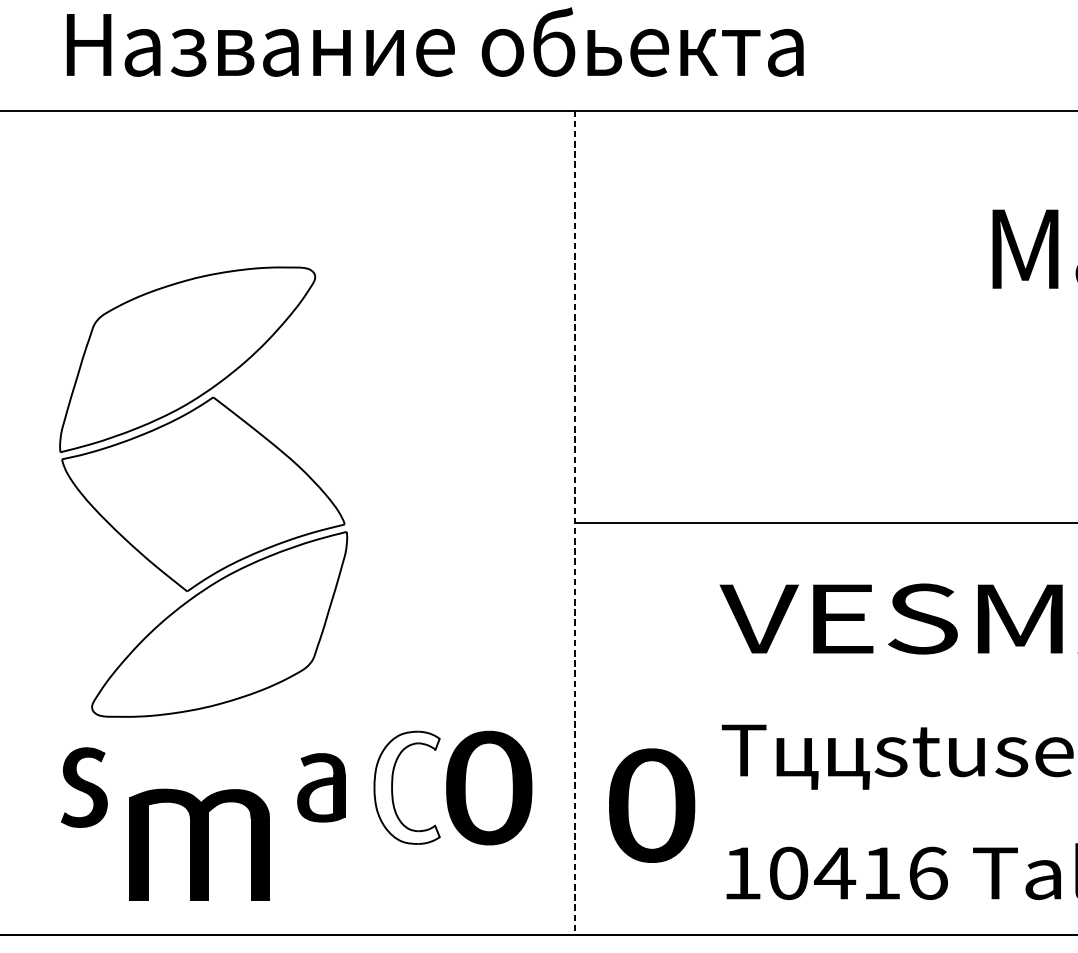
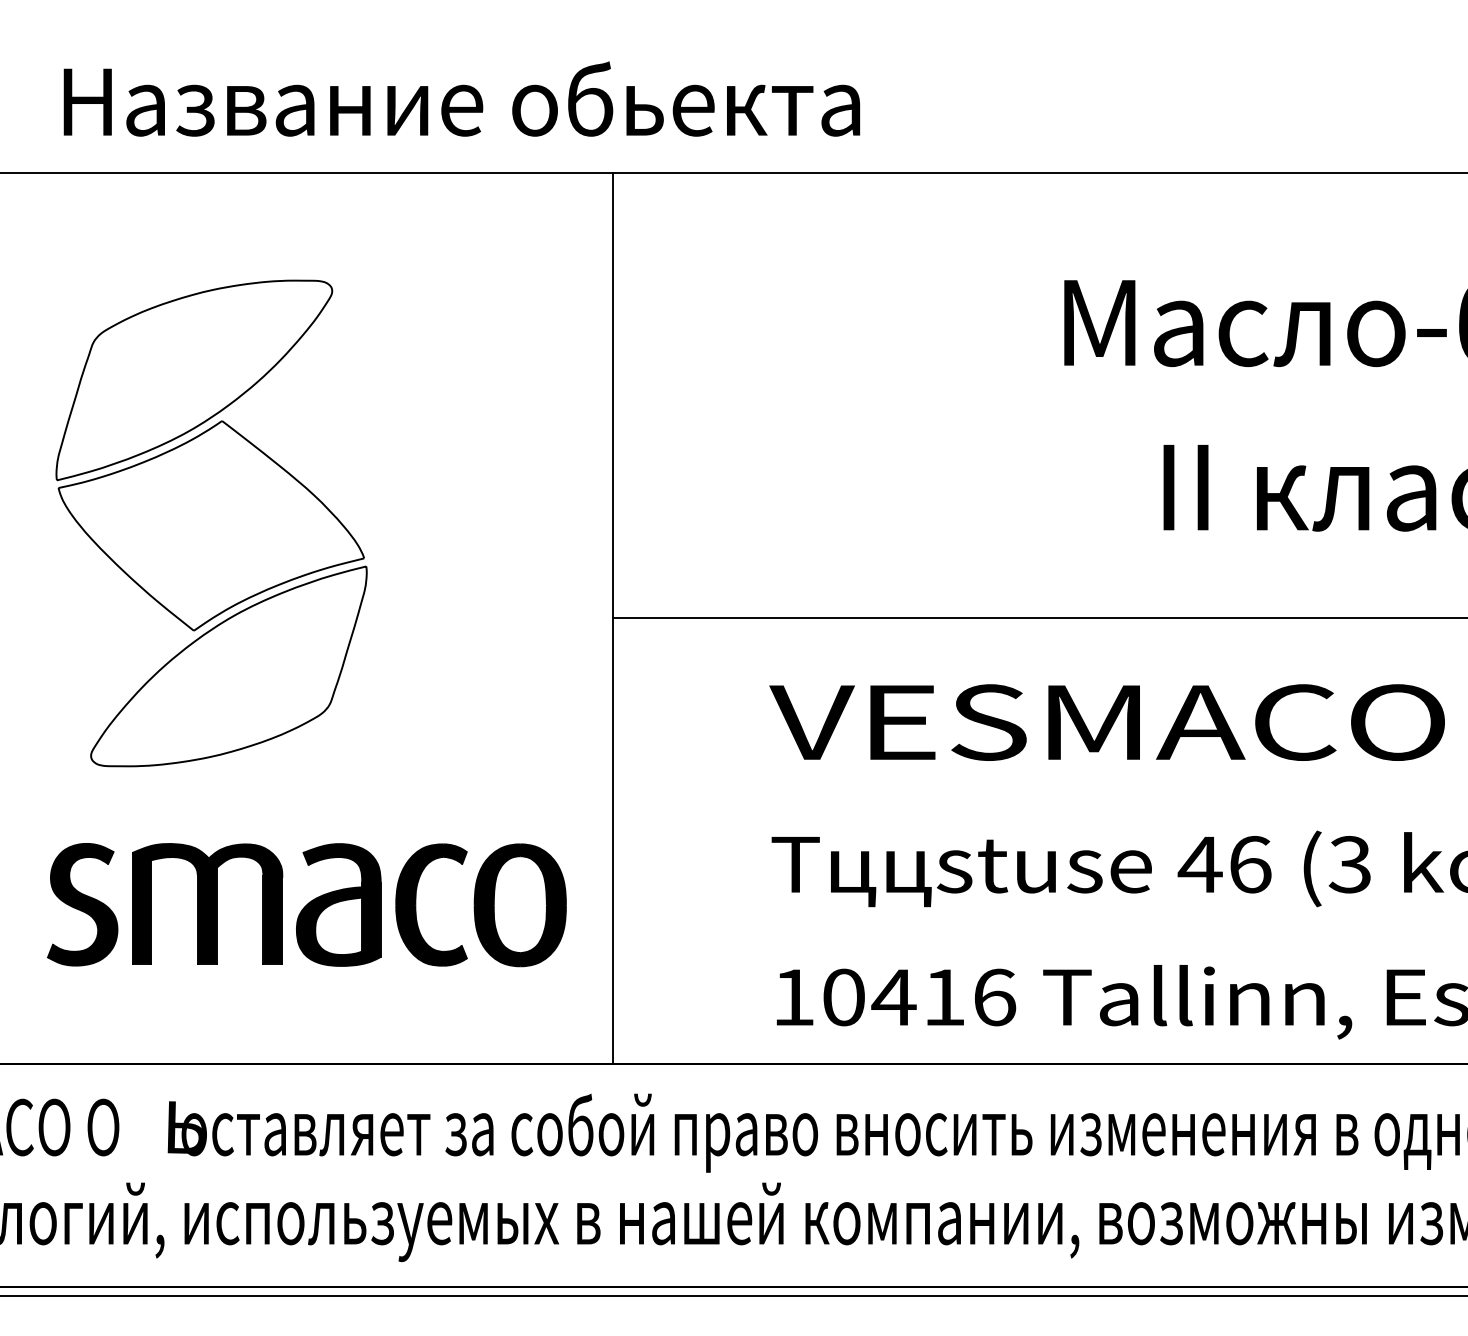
part: (203, 492) -> (211, 523), moved
line: (574, 522) -> (612, 618), dashed -> solid
part: (84, 787) -> (82, 904), size x1.43
part: (321, 787) -> (338, 904), size x1.67
fill: (407, 787) -> (431, 904), added
part: (651, 805) -> (695, 924), removed
part: (199, 844) -> (207, 903), moved

